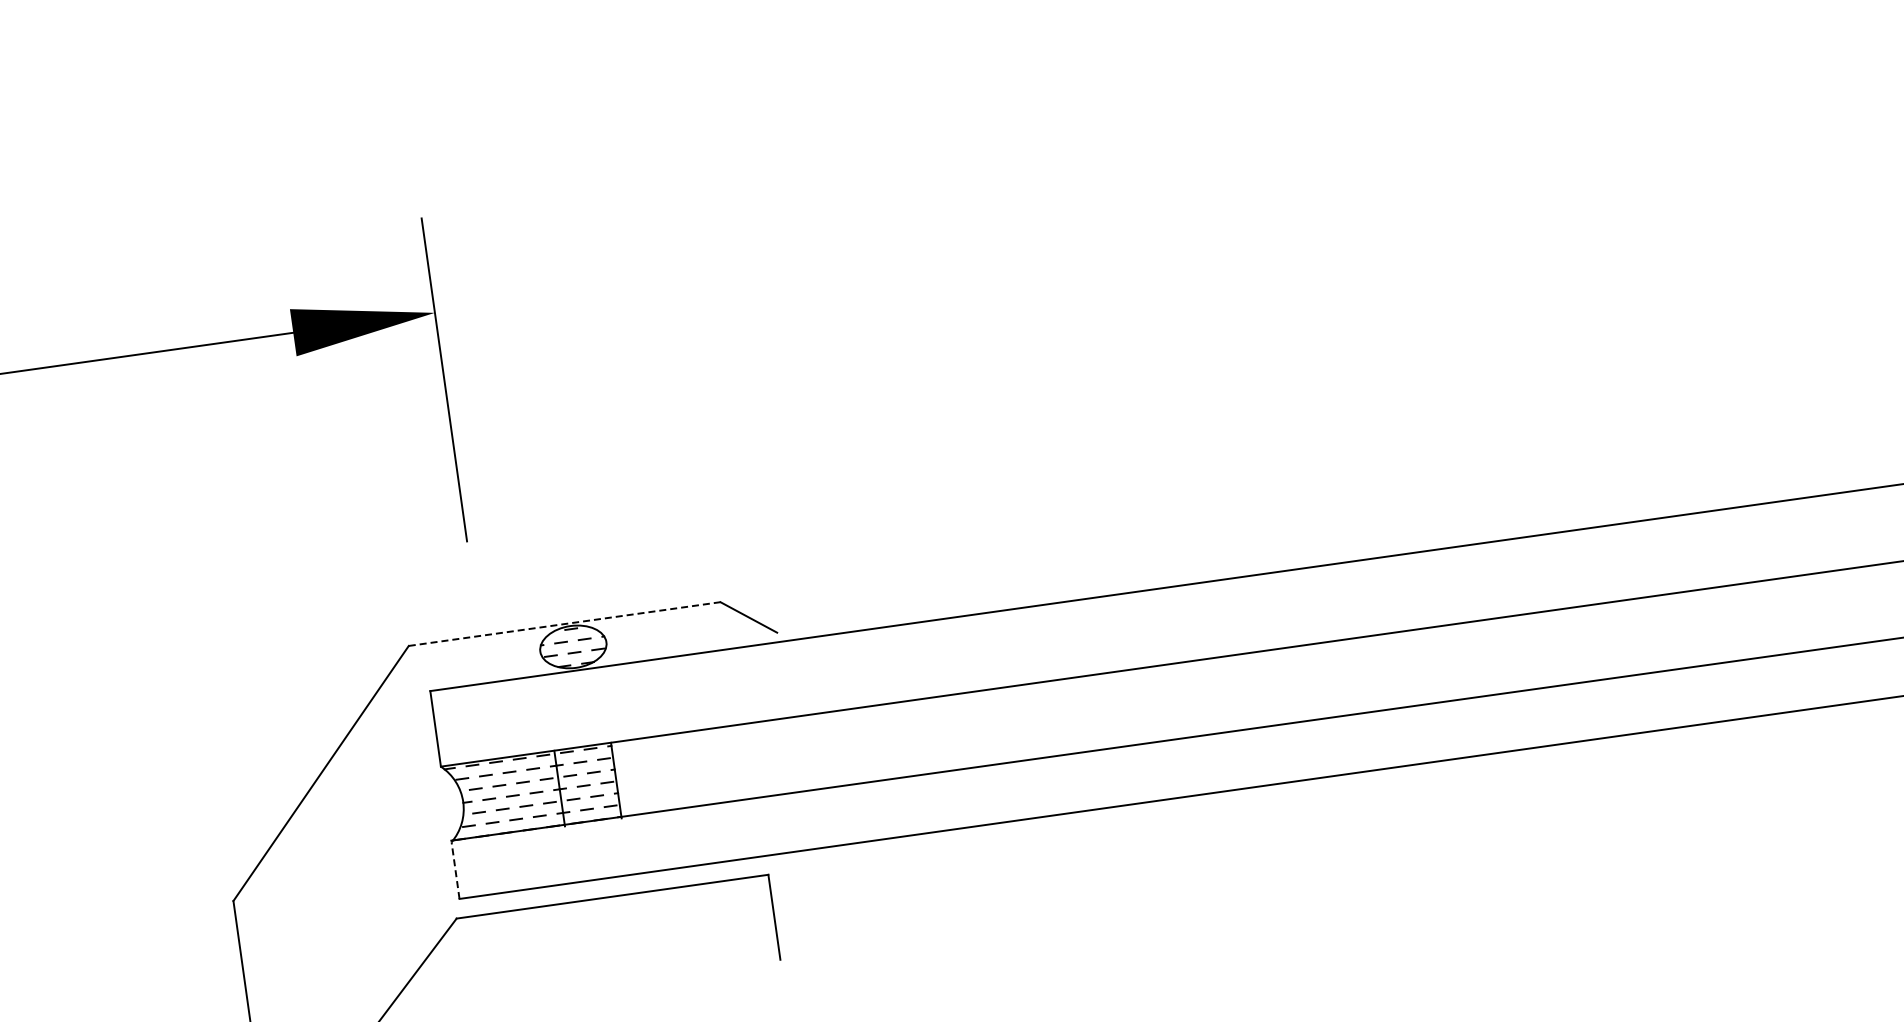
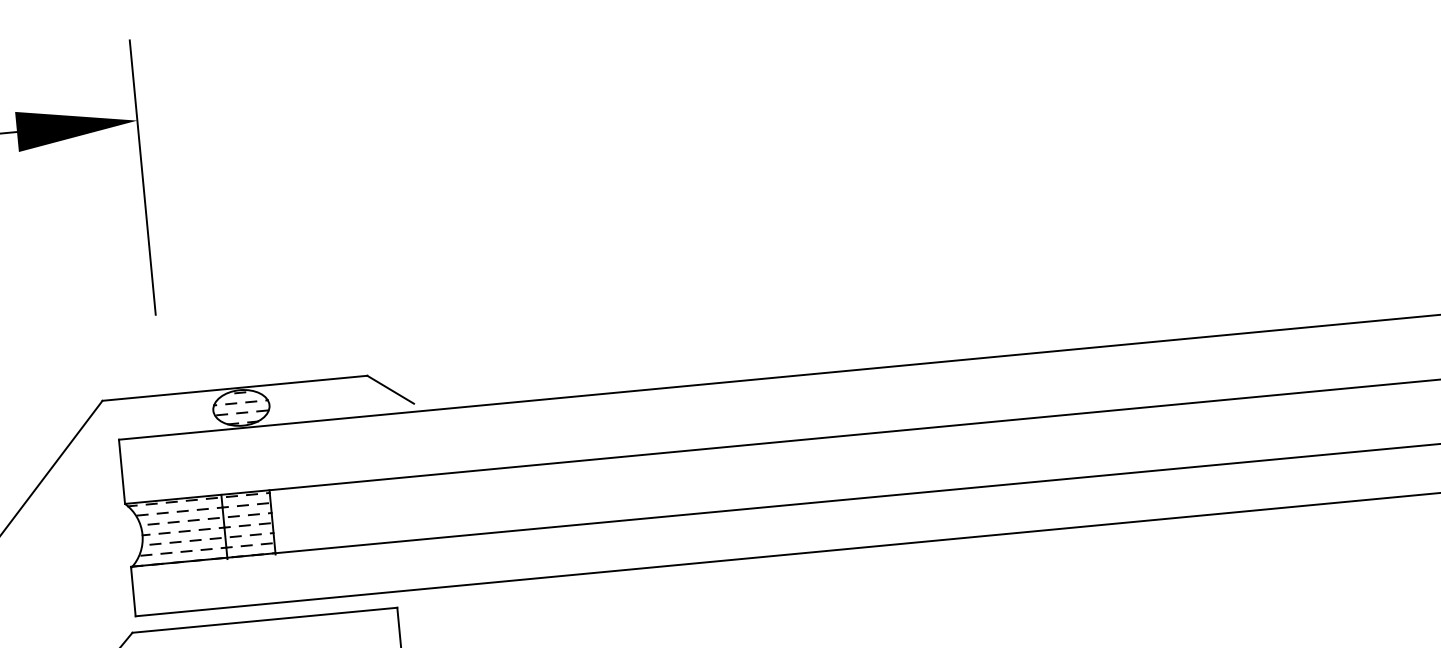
line: (565, 624) -> (235, 388), dashed -> solid
line: (455, 870) -> (133, 592), dashed -> solid

